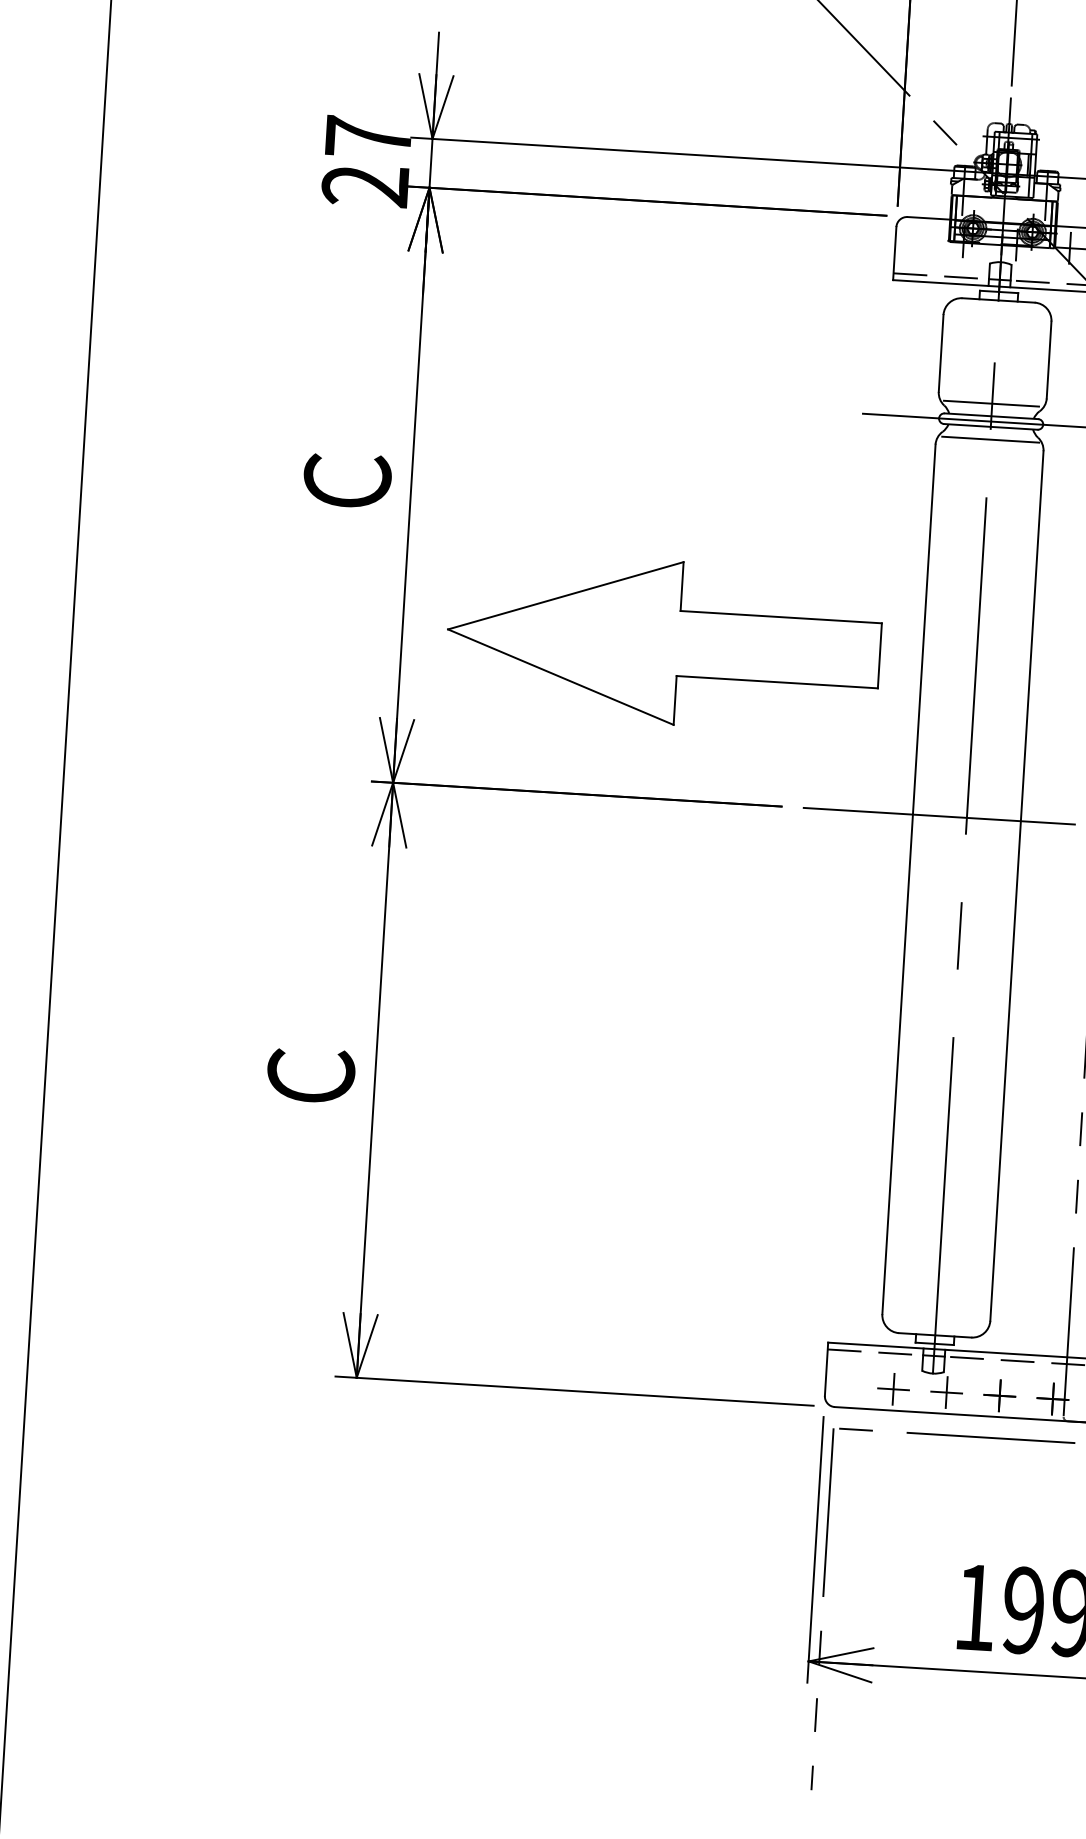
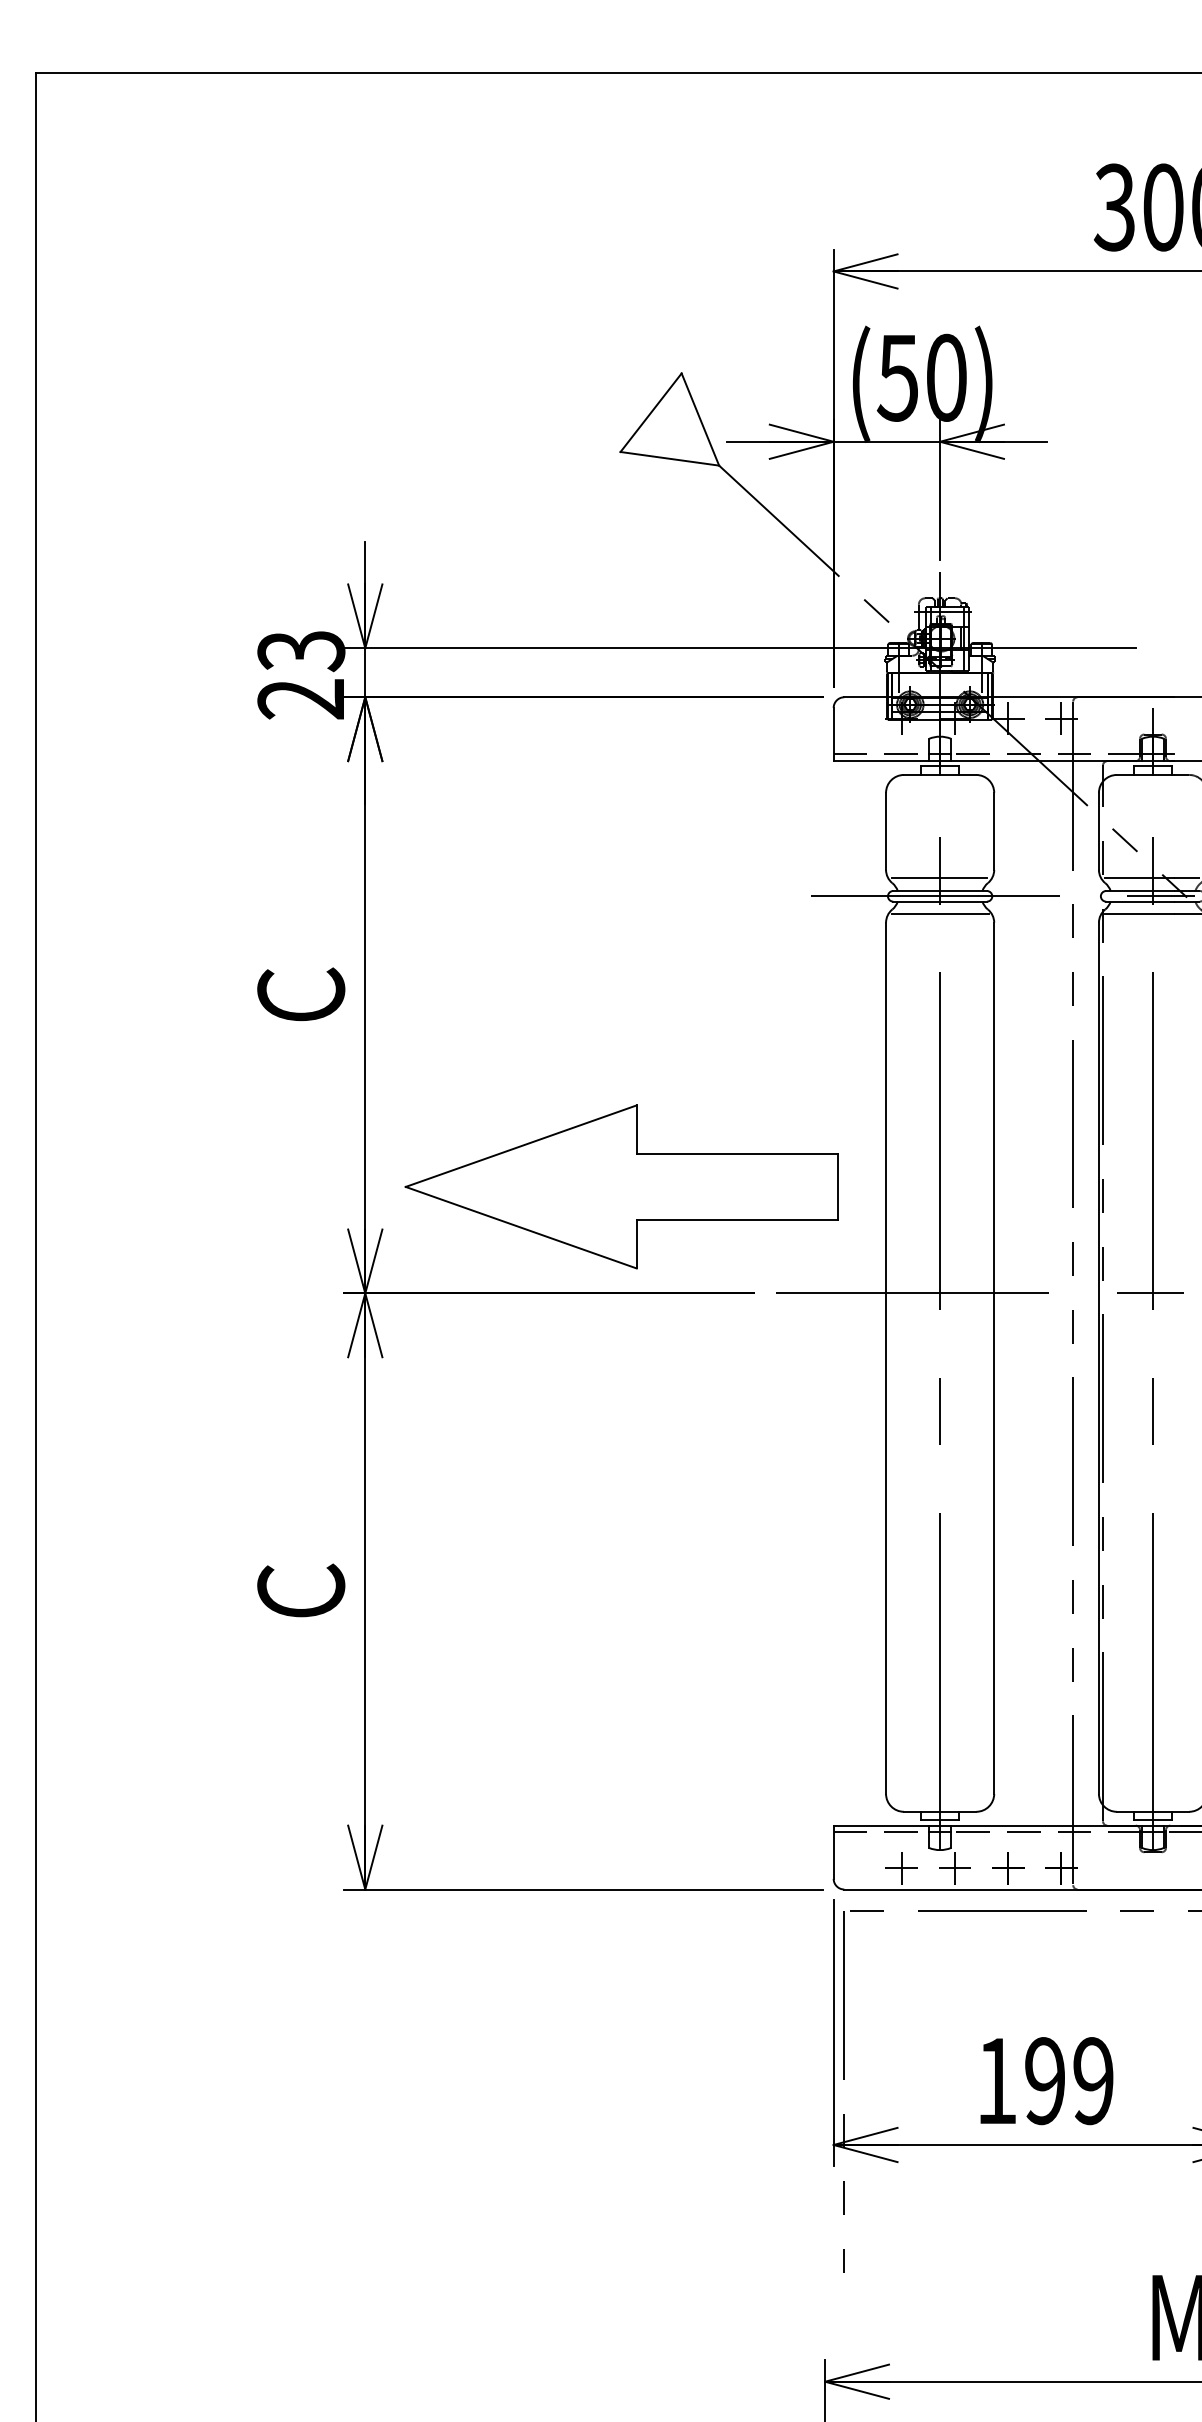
text: (368, 138) -> (301, 651), 27 -> 23
part: (663, 642) -> (621, 1186), moved

